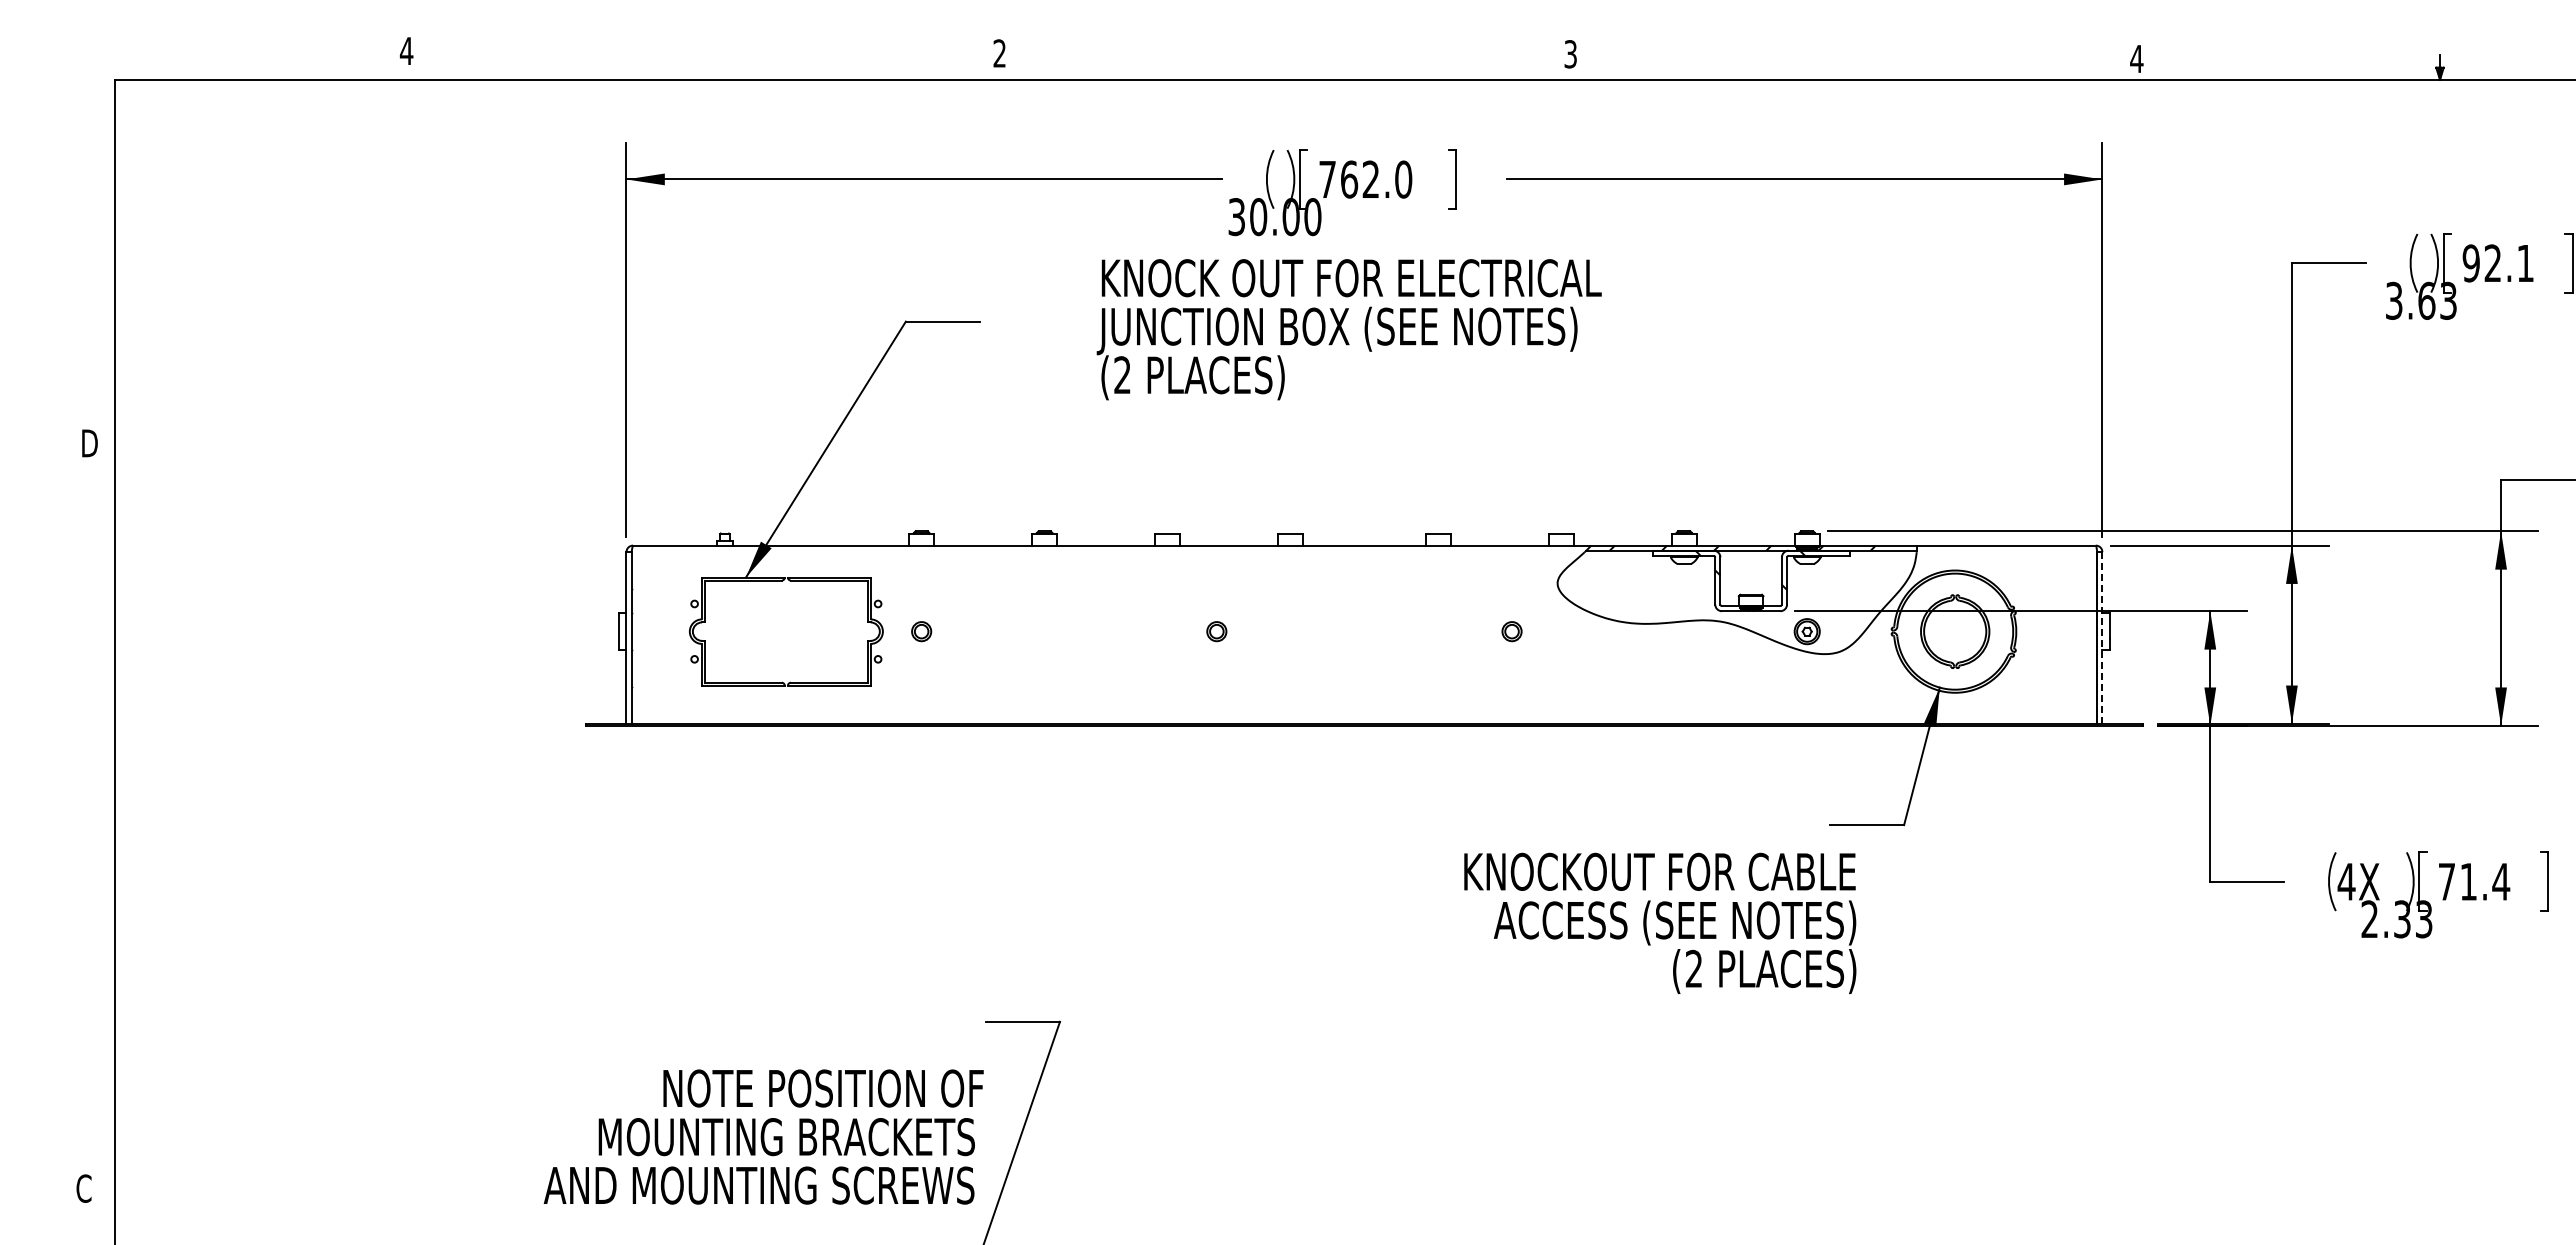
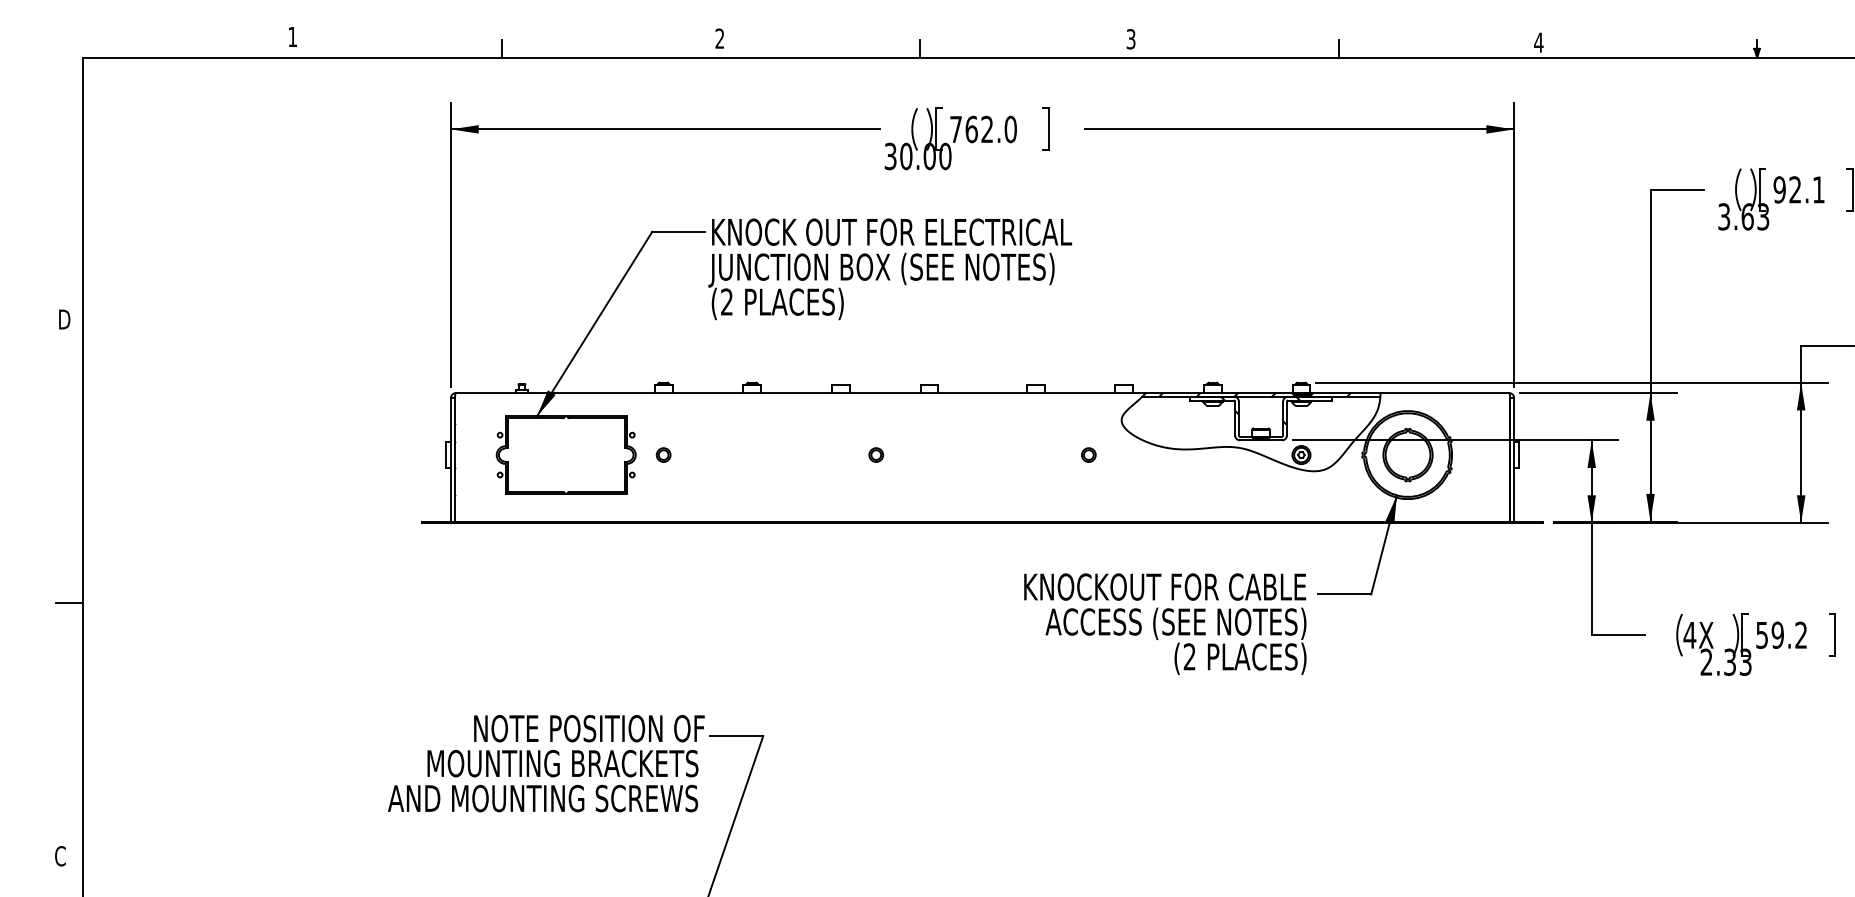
text: (406, 50) -> (292, 36), 4 -> 1
line: (696, 66) -> (501, 48), added
line: (1277, 66) -> (919, 48), added
line: (1858, 66) -> (1338, 48), added
text: (1348, 329) -> (889, 269), moved
line: (2102, 638) -> (1514, 460), dashed -> solid
line: (96, 836) -> (69, 602), added
text: (2474, 881) -> (1782, 635), 71.4 -> 59.2
text: (1660, 922) -> (1165, 623), moved
text: (763, 1136) -> (546, 763), moved

